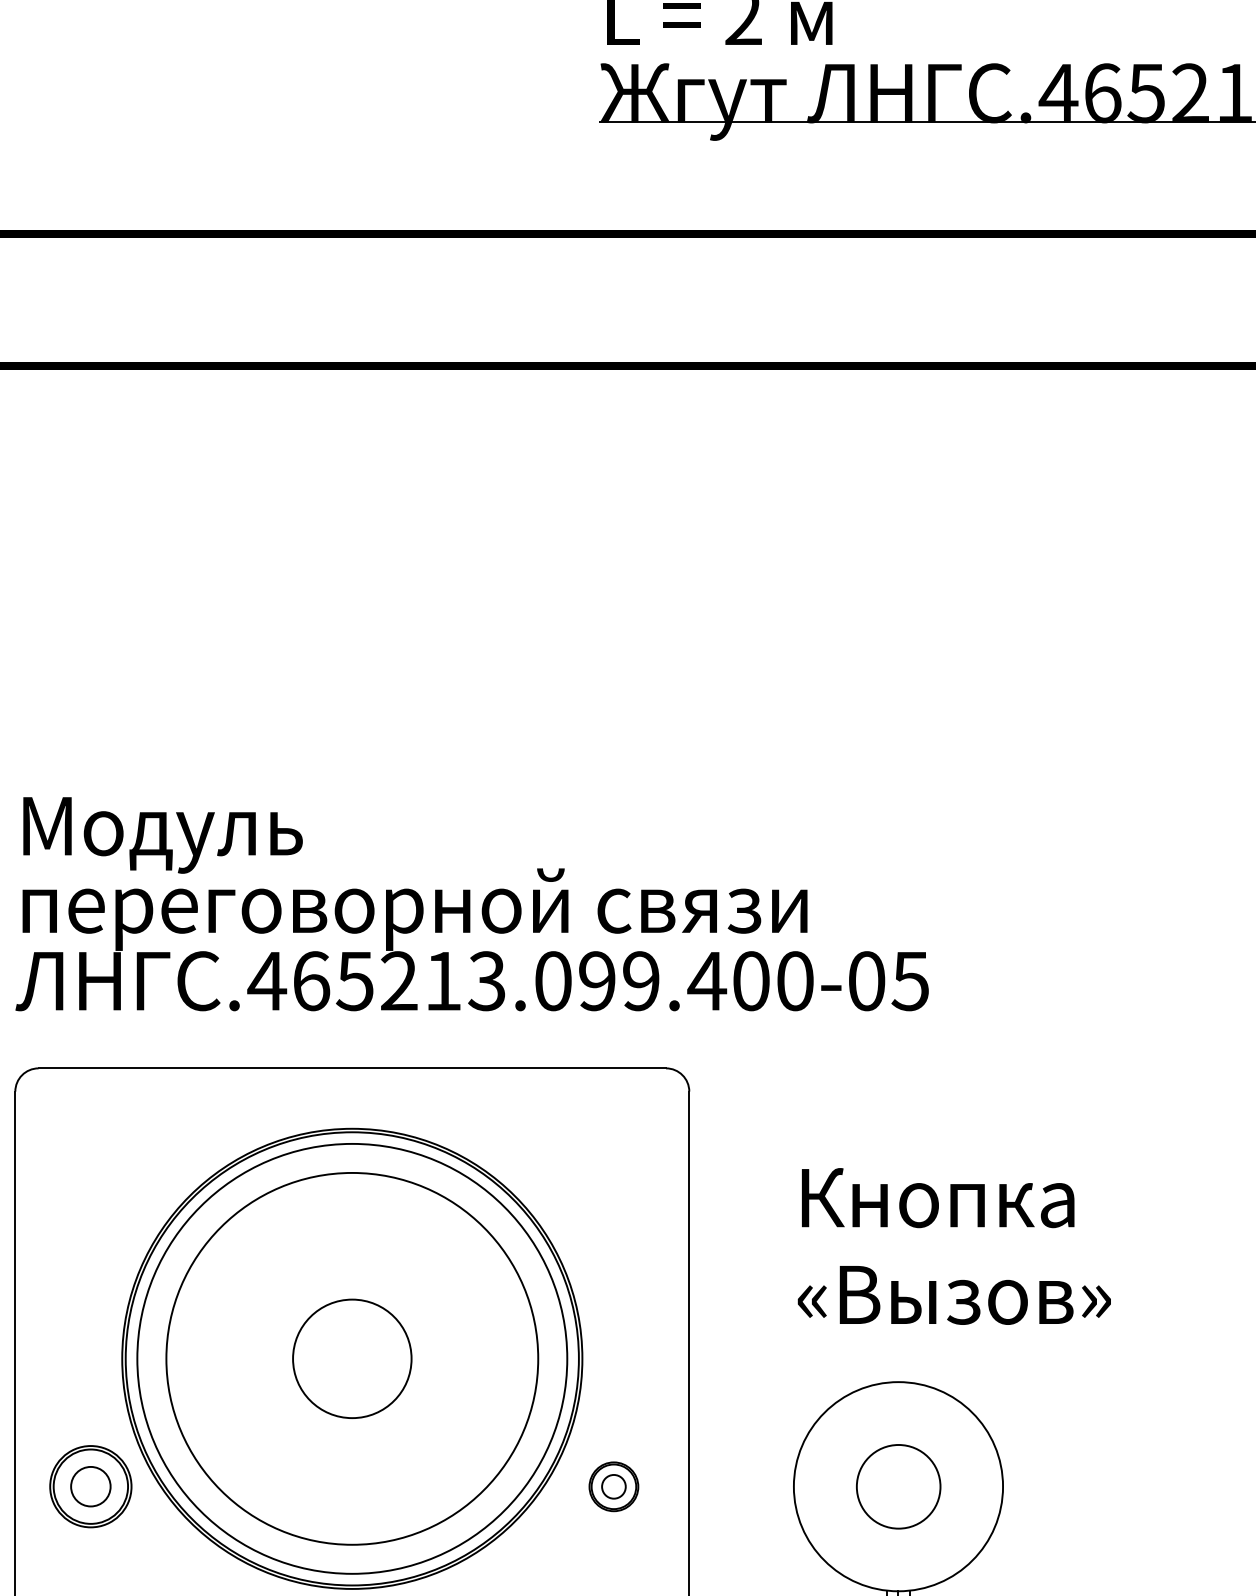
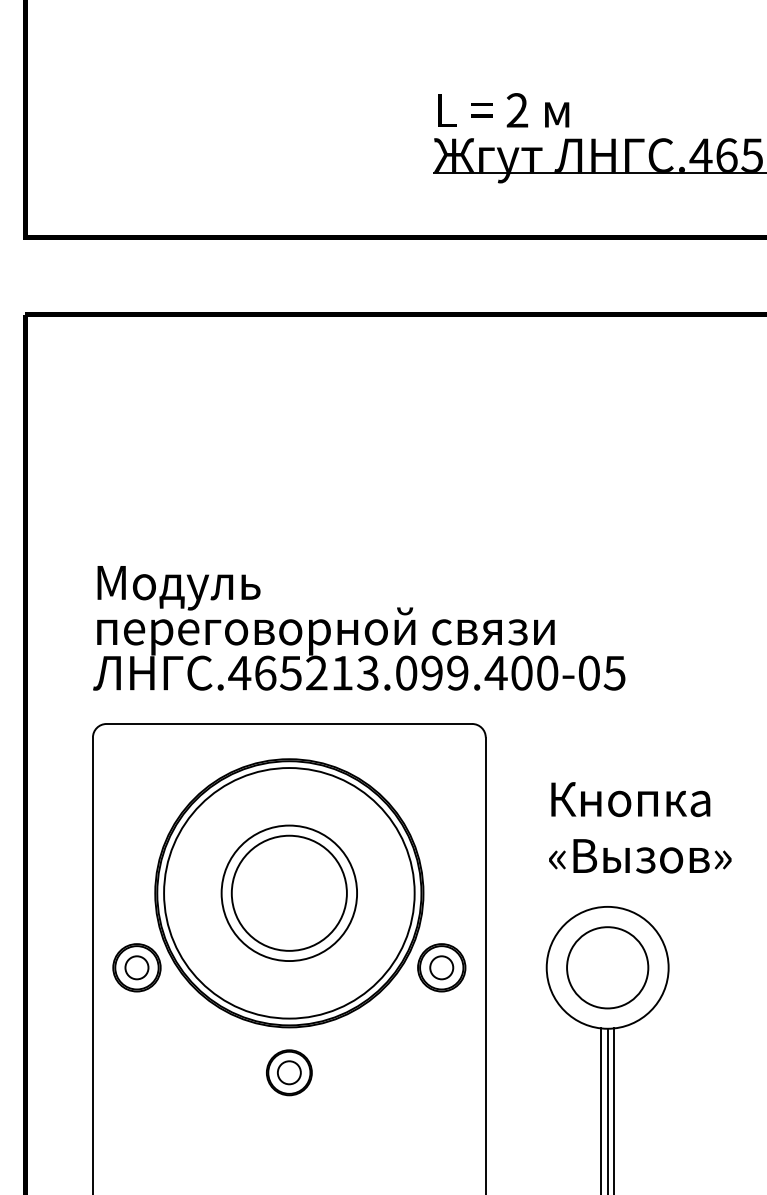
circle: (350, 1357) -> (288, 892), size x1.67
circle: (352, 1359) -> (289, 893), size x0.62
part: (613, 1486) -> (441, 967), size x1.67
circle: (898, 1486) -> (607, 967), size x1.67

